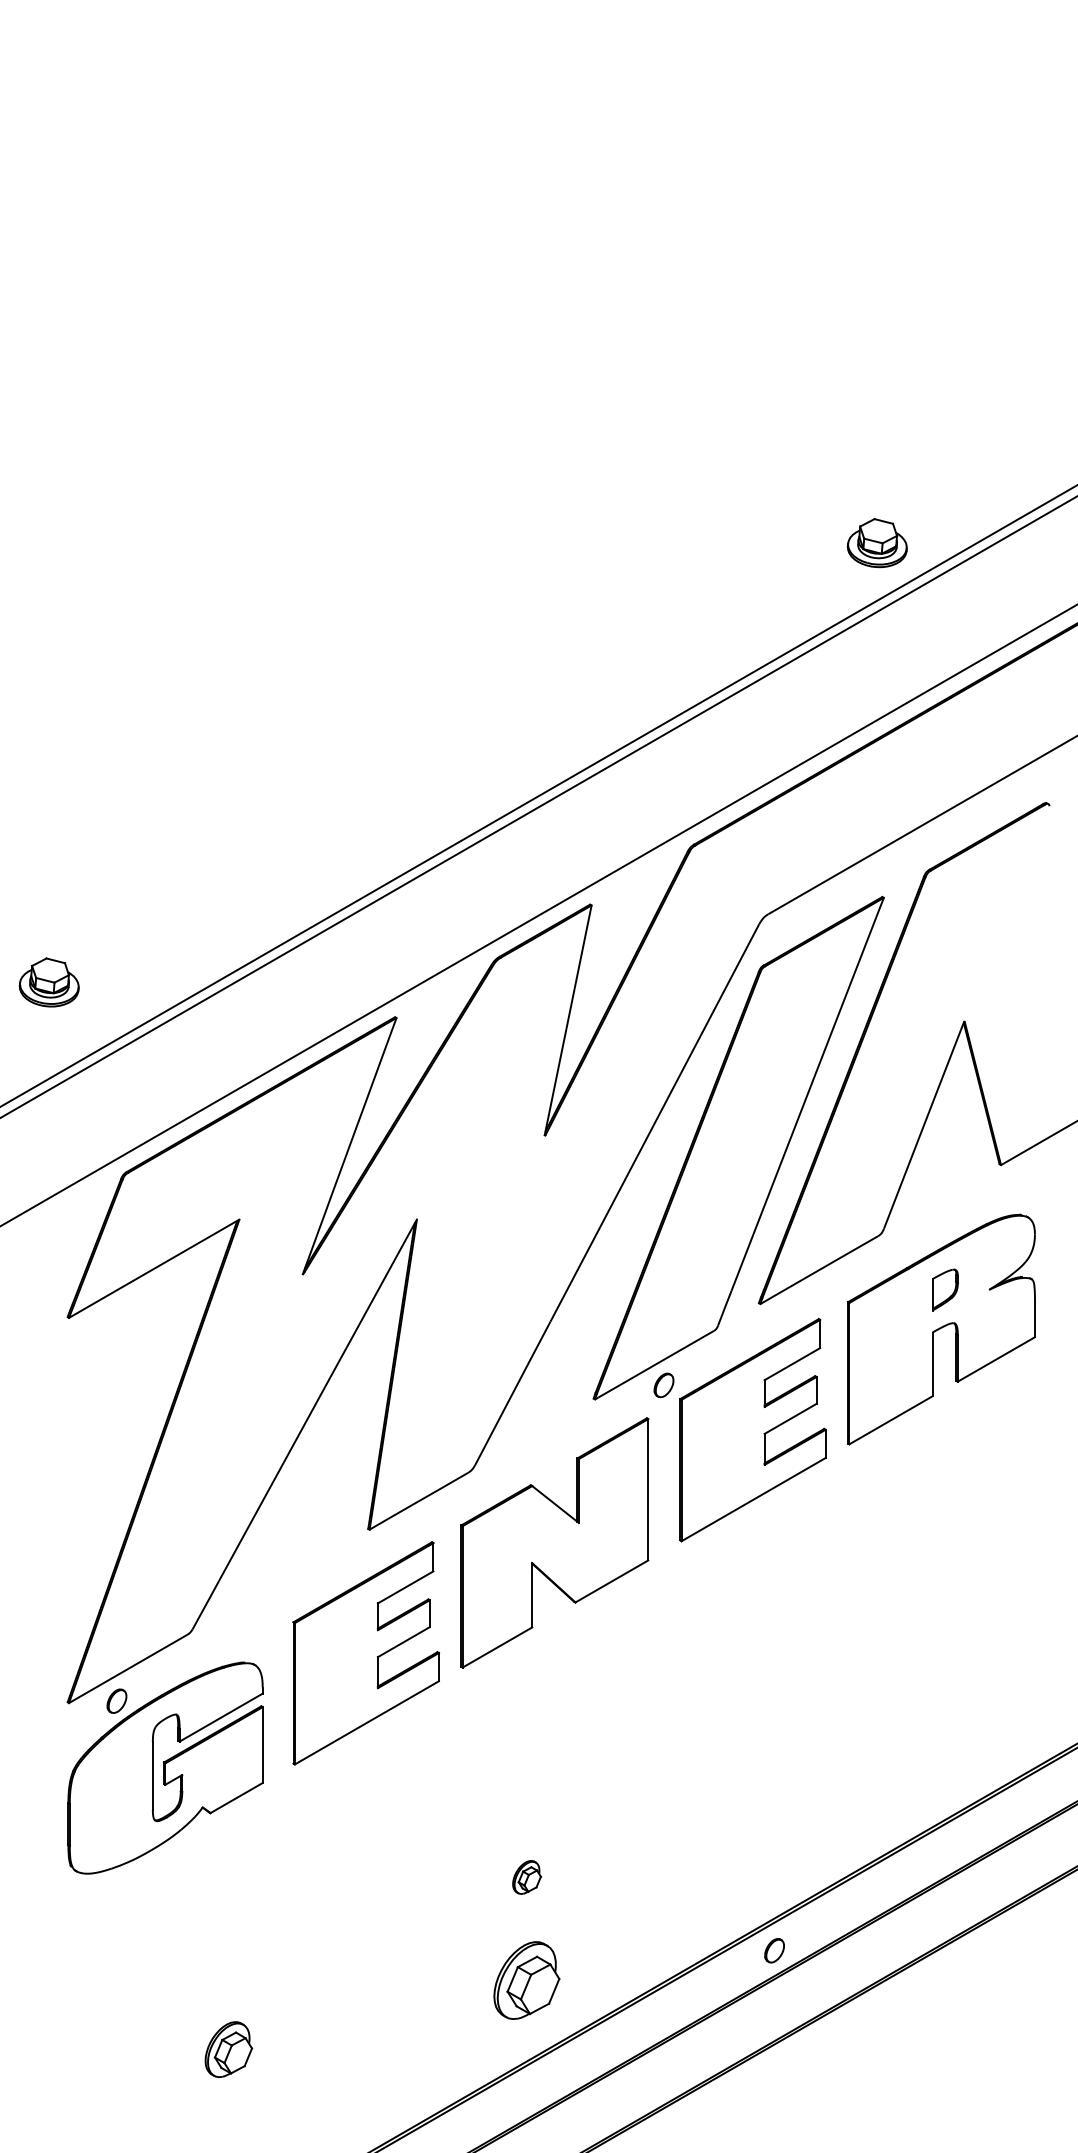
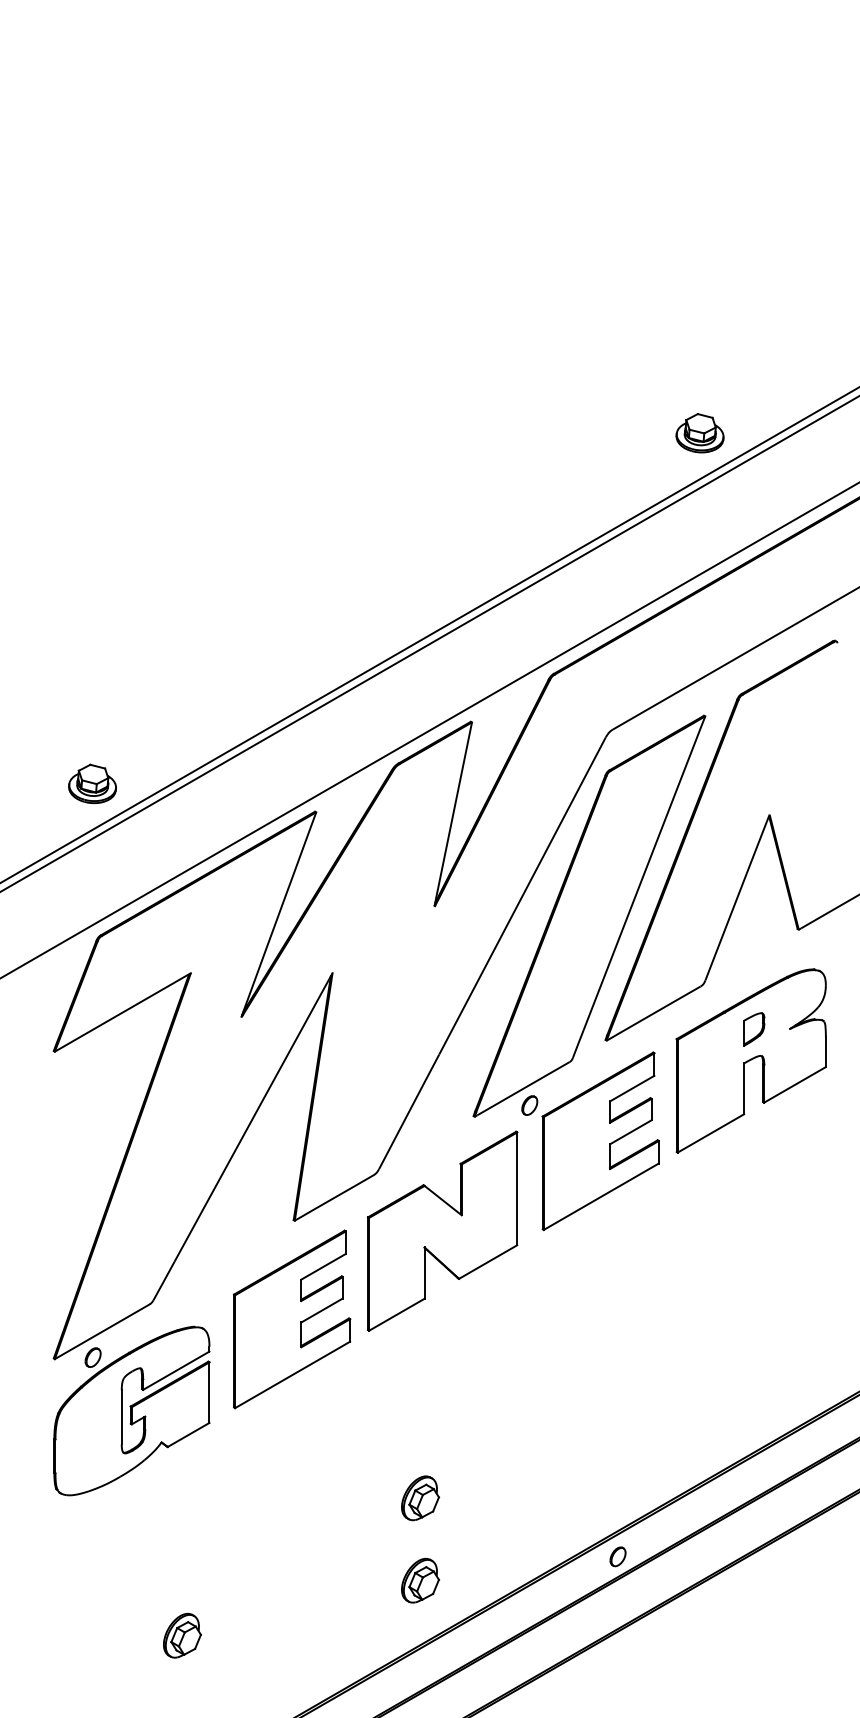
part: (48, 982) -> (91, 783), moved
part: (526, 1877) -> (420, 1498), size x1.67
part: (527, 1980) -> (420, 1580), size x0.71

